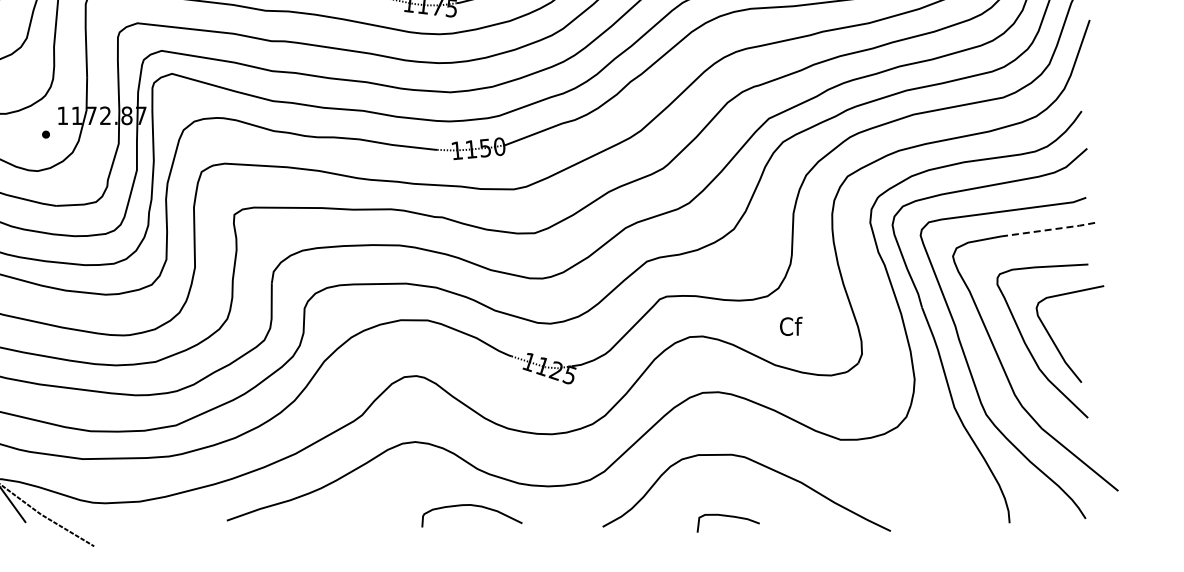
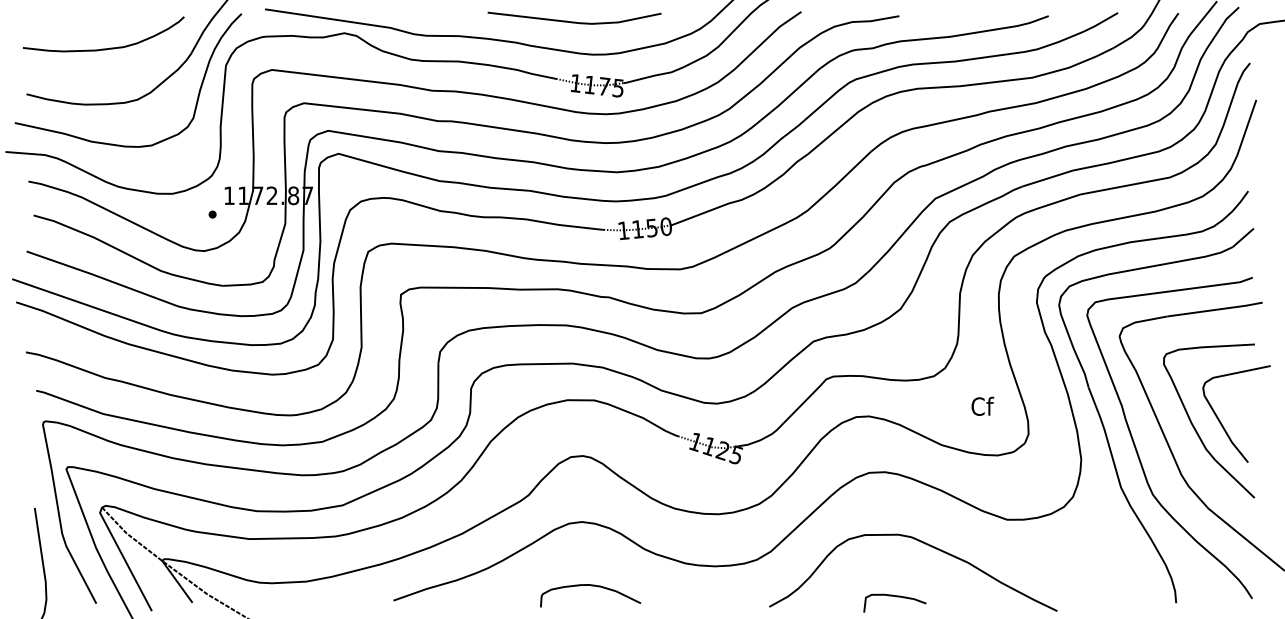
line: (1048, 229) -> (1215, 309), dashed -> solid
text: (790, 325) -> (982, 405), moved
curve: (472, 506) -> (591, 586), moved

